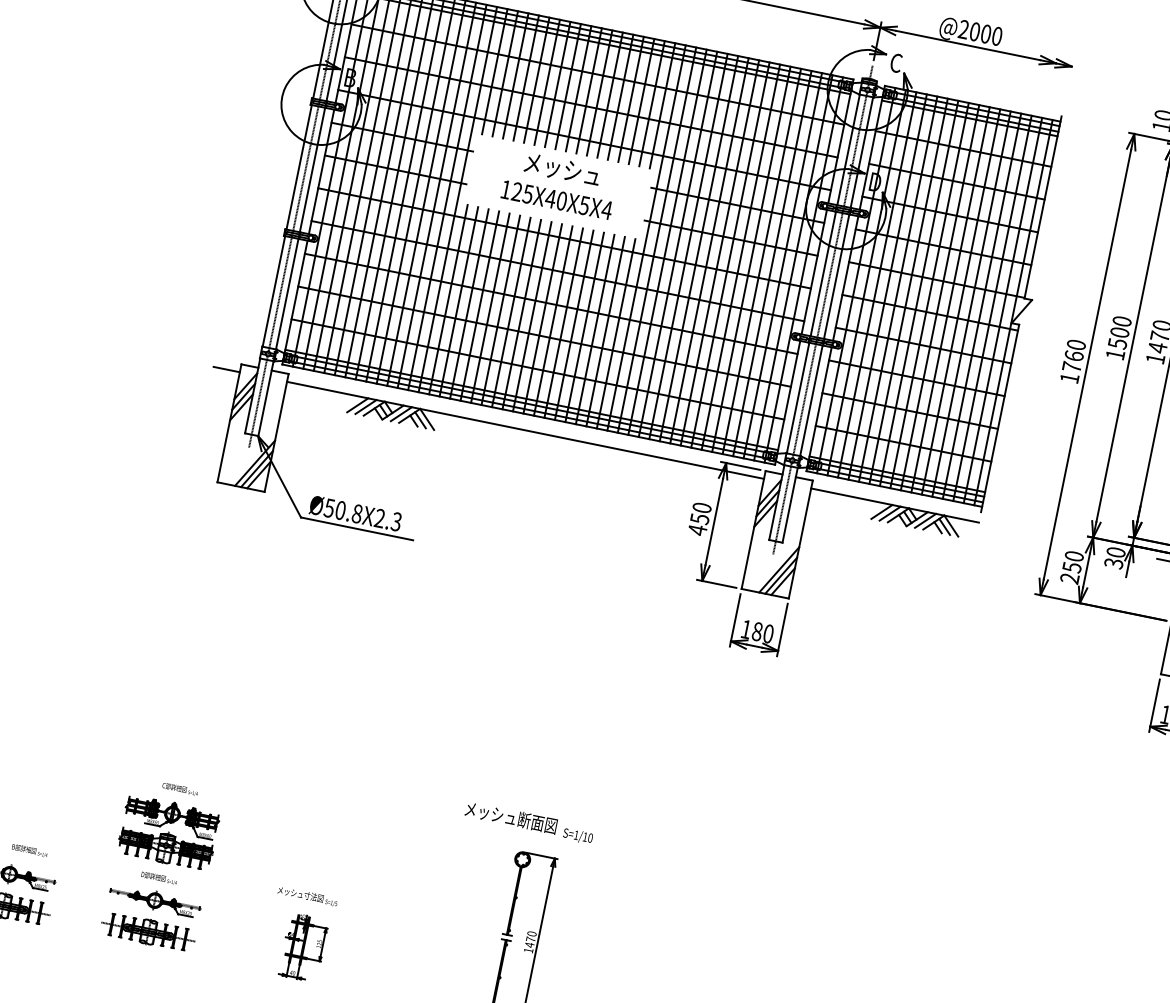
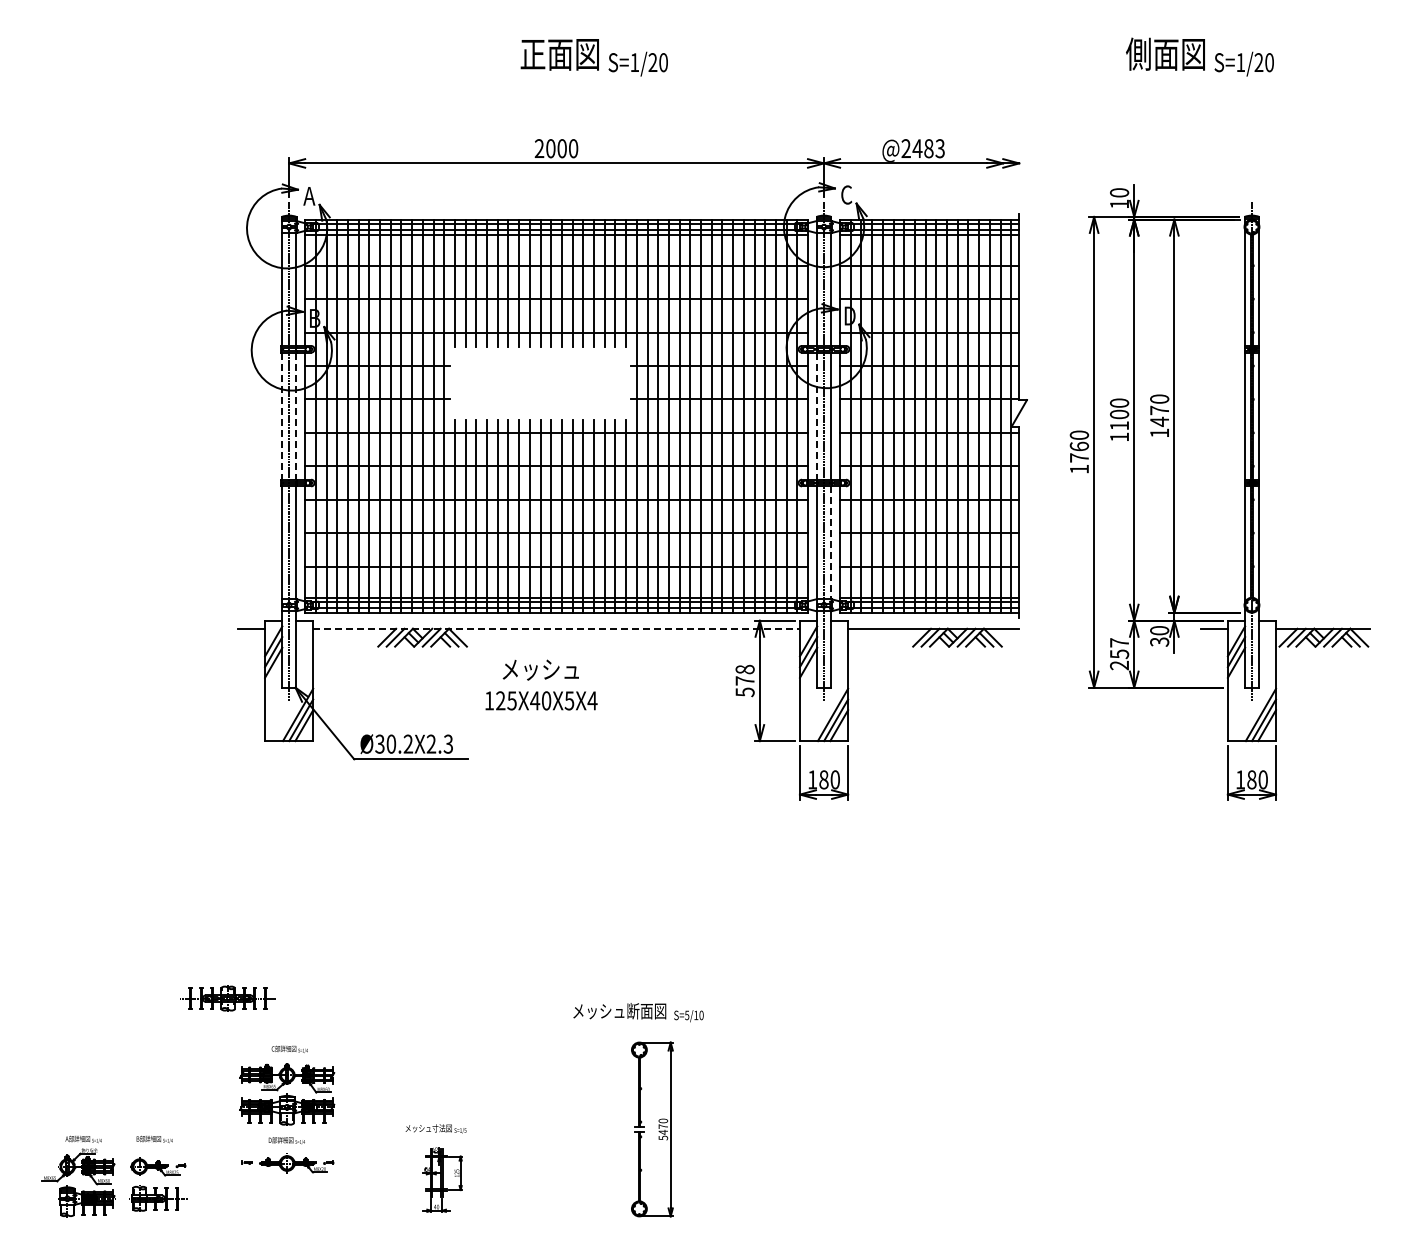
text: (985, 33) -> (928, 148), @2000 -> @2483
line: (299, 167) -> (282, 416), solid -> dashed
line: (312, 170) -> (295, 416), solid -> dashed
text: (560, 184) -> (541, 684), moved
line: (823, 274) -> (817, 416), solid -> dashed
text: (1117, 343) -> (1119, 425), 1500 -> 1100
line: (810, 401) -> (830, 543), solid -> dashed
line: (526, 430) -> (557, 628), solid -> dashed
text: (343, 510) -> (394, 743), Ø50.8X2.3 -> Ø30.2X2.3
text: (699, 518) -> (744, 680), 450 -> 578
text: (1074, 556) -> (1119, 642), 250 -> 257
text: (576, 835) -> (687, 1015), S=1/10 -> S=5/10
part: (147, 931) -> (227, 998), moved
text: (528, 950) -> (663, 1137), 1470 -> 5470

